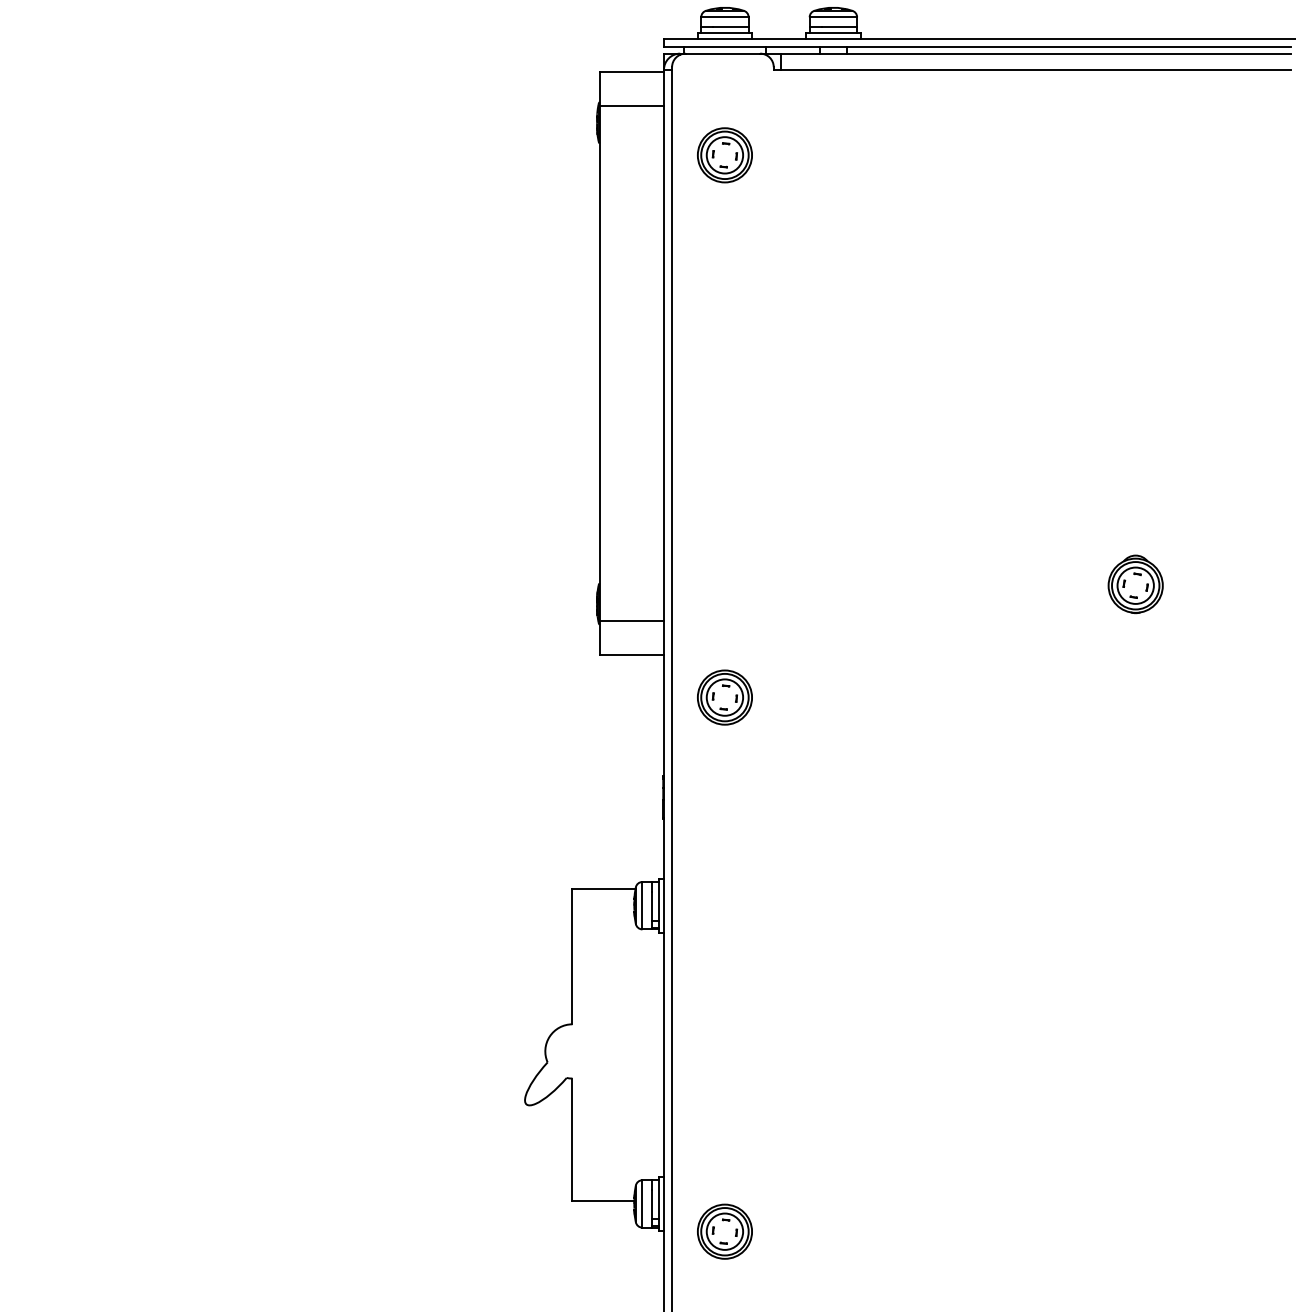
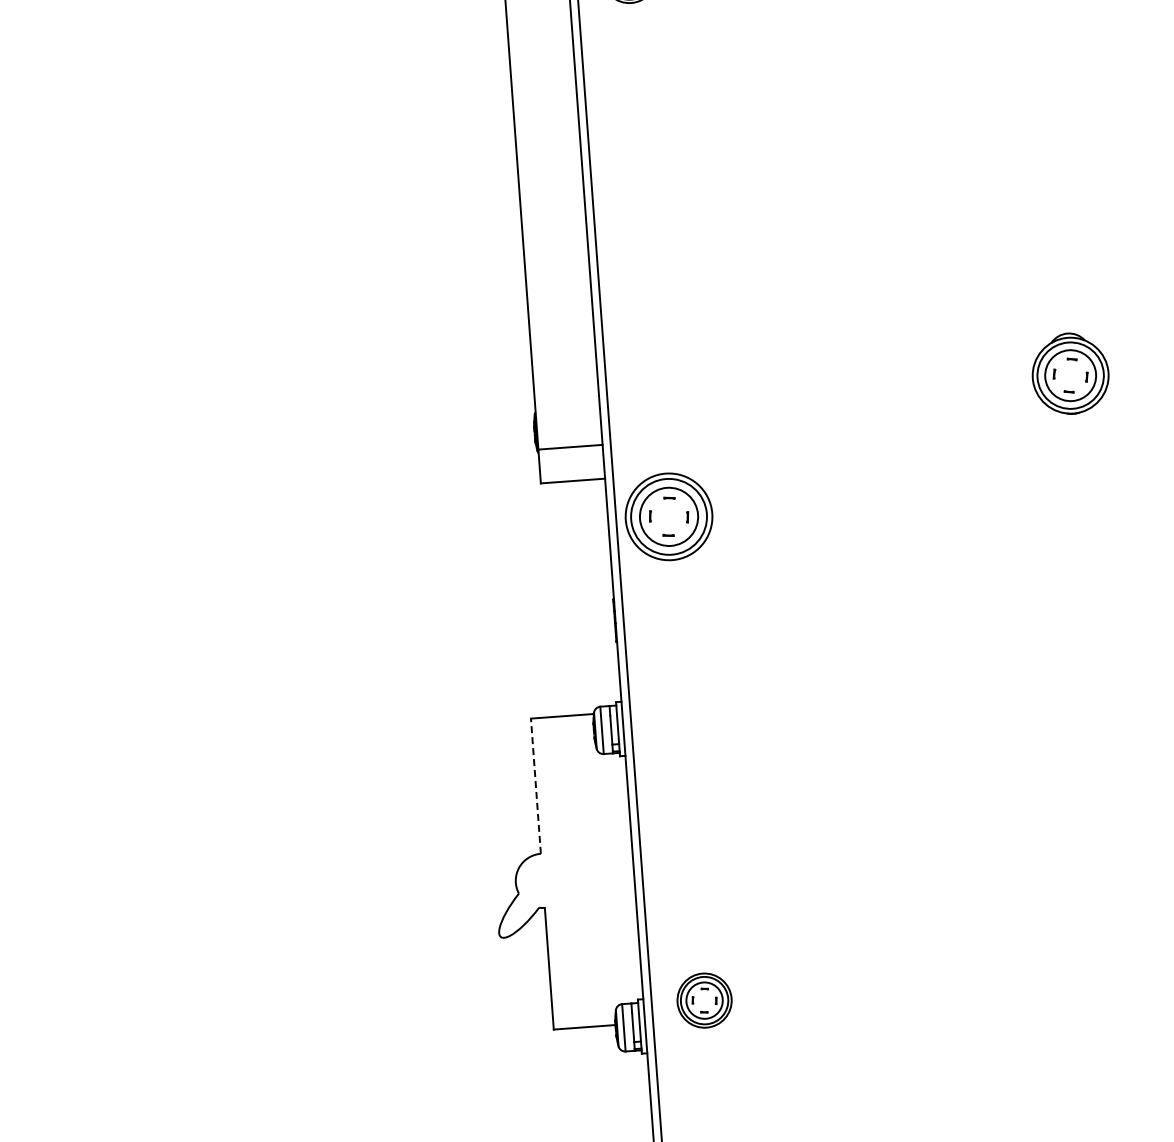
part: (1135, 584) -> (1070, 373), size x1.4
part: (724, 697) -> (668, 516), size x1.6
line: (572, 956) -> (535, 786), solid -> dashed
part: (724, 1231) -> (704, 1000), moved

